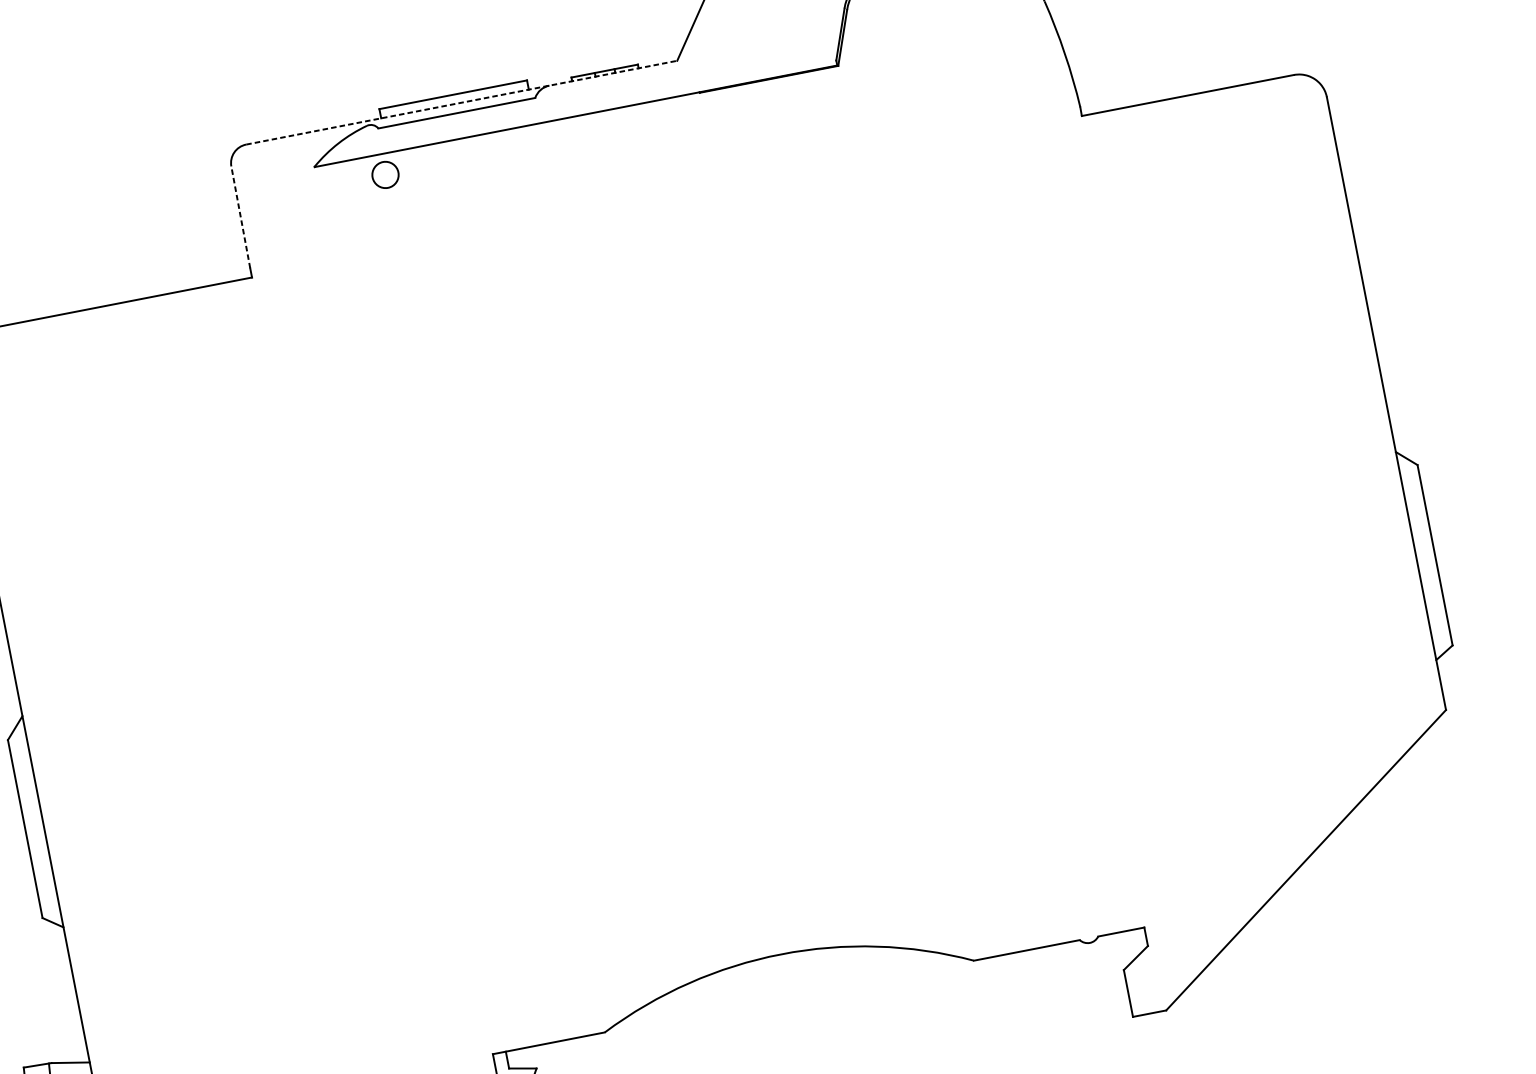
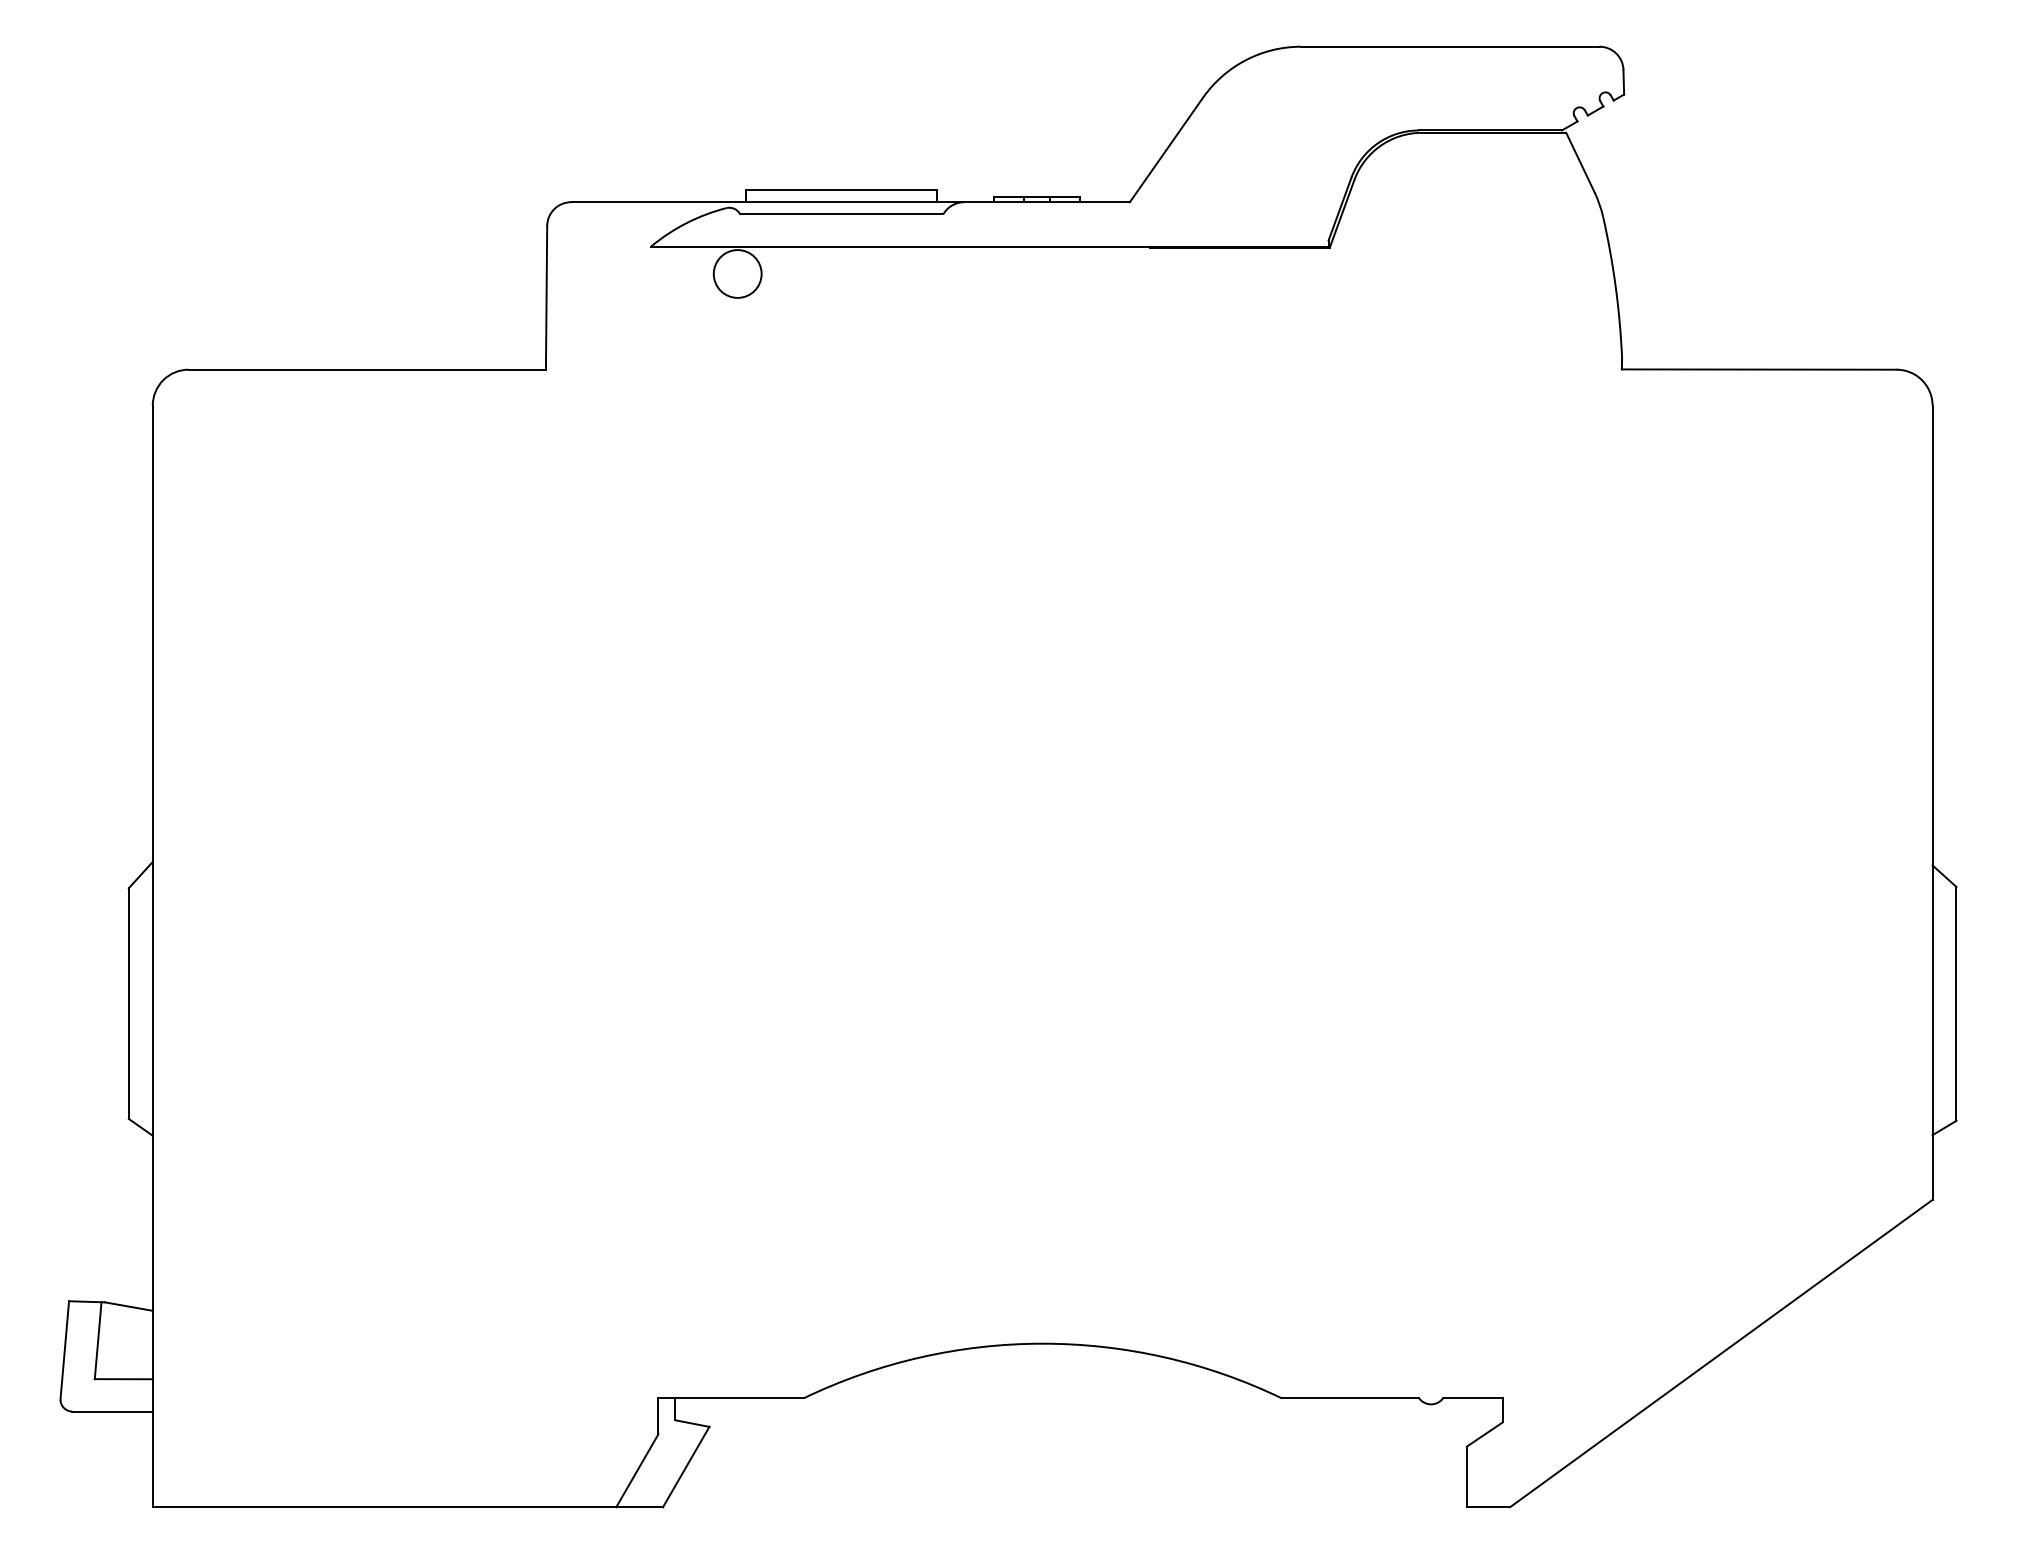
line: (462, 102) -> (851, 202), dashed -> solid
circle: (385, 174) -> (737, 273), size x1.43
line: (240, 217) -> (546, 291), dashed -> solid

